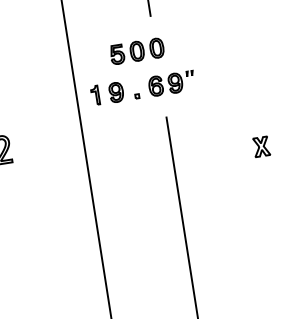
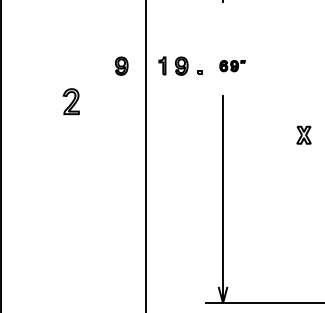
part: (136, 50) -> (205, 31), removed
part: (171, 83) -> (232, 65), size x0.6
part: (50, 101) -> (121, 65), added

